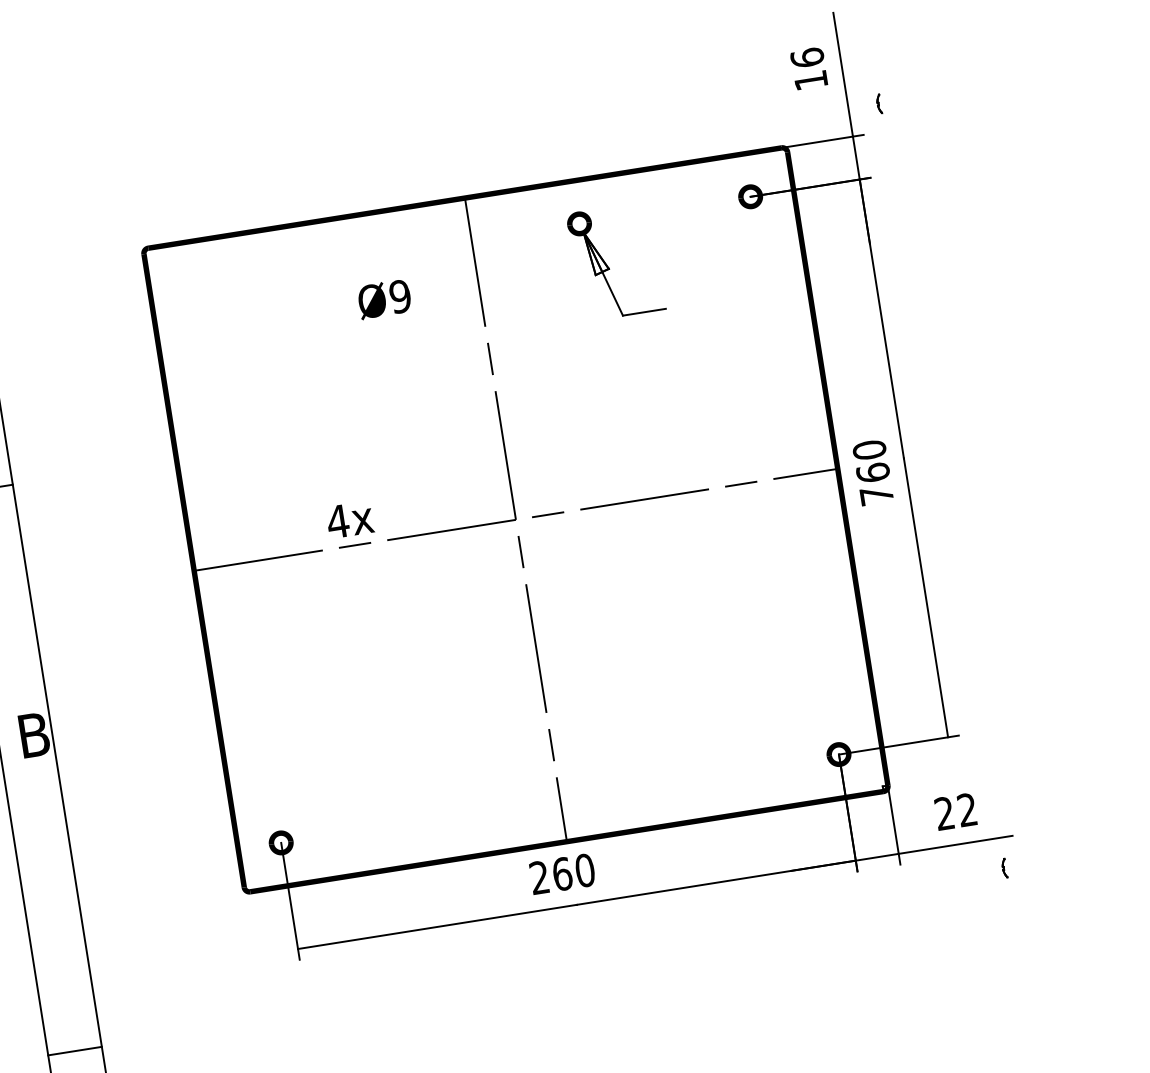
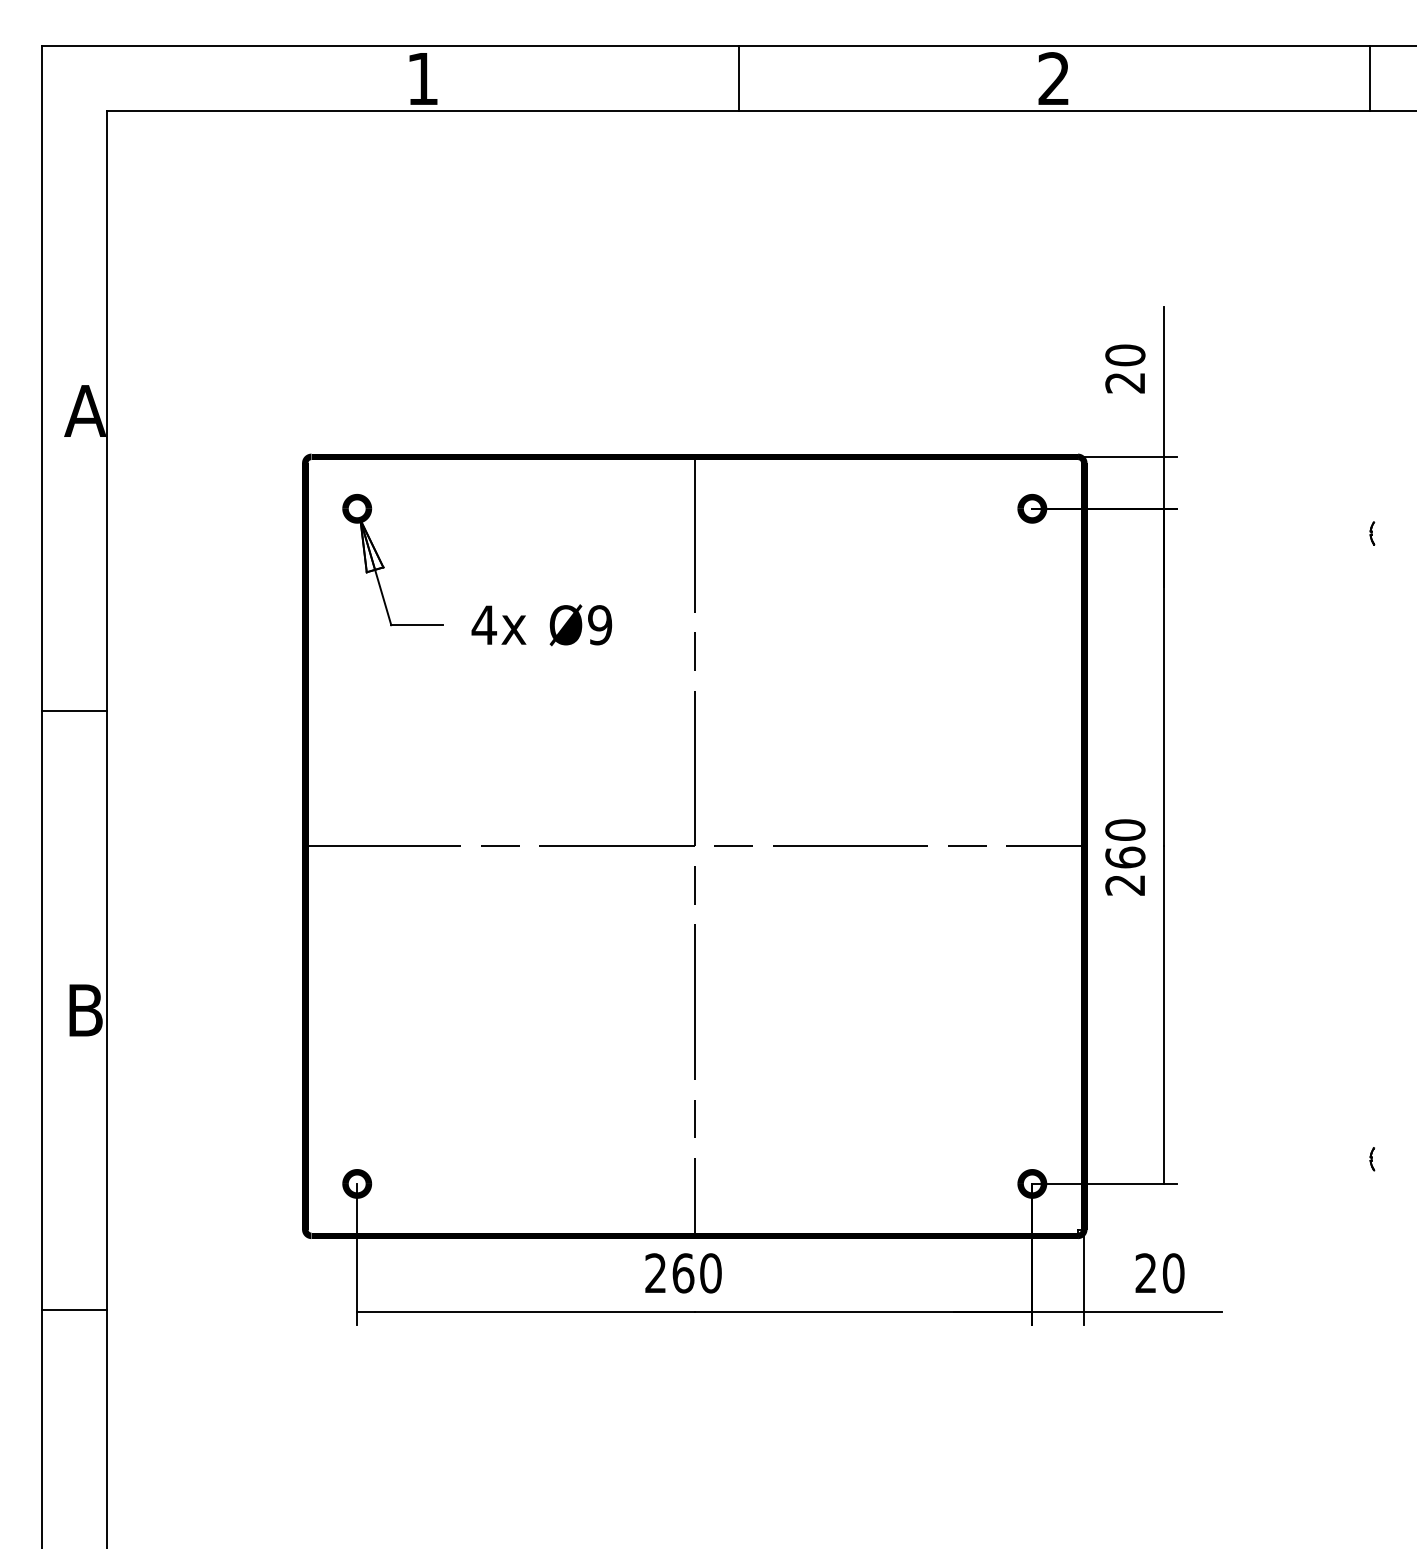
text: (809, 68) -> (1125, 368), 16 -> 20
part: (879, 104) -> (1372, 533), moved
part: (608, 266) -> (383, 564), moved
text: (384, 299) -> (580, 625), moved
text: (876, 495) -> (1124, 885), 760 -> 260
text: (349, 519) -> (498, 624), moved
text: (967, 810) -> (1173, 1273), 22 -> 20
part: (1004, 868) -> (1372, 1159), moved
line: (74, 1051) -> (74, 1310), moved

